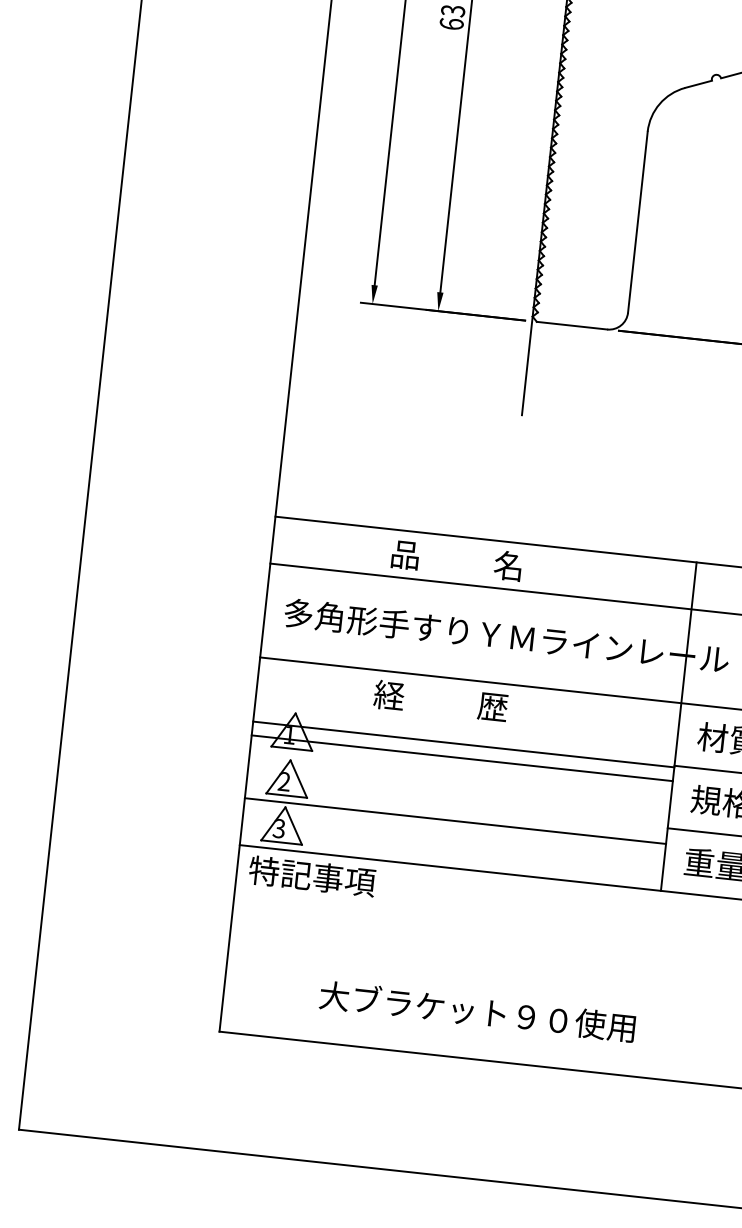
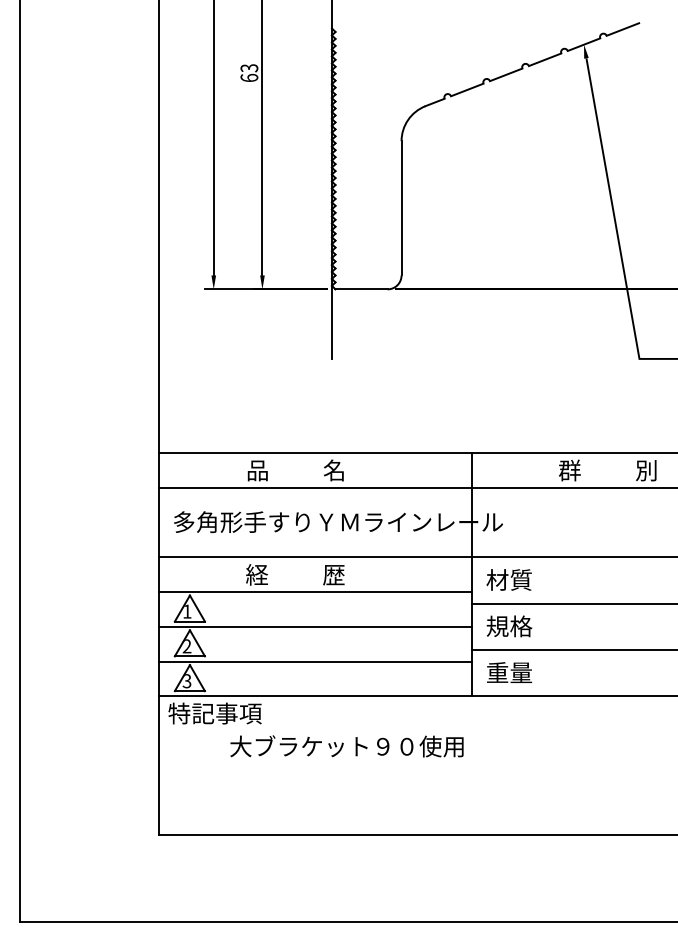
line: (463, 744) -> (315, 626), moved
line: (462, 758) -> (315, 592), moved
text: (476, 1011) -> (346, 746), moved

